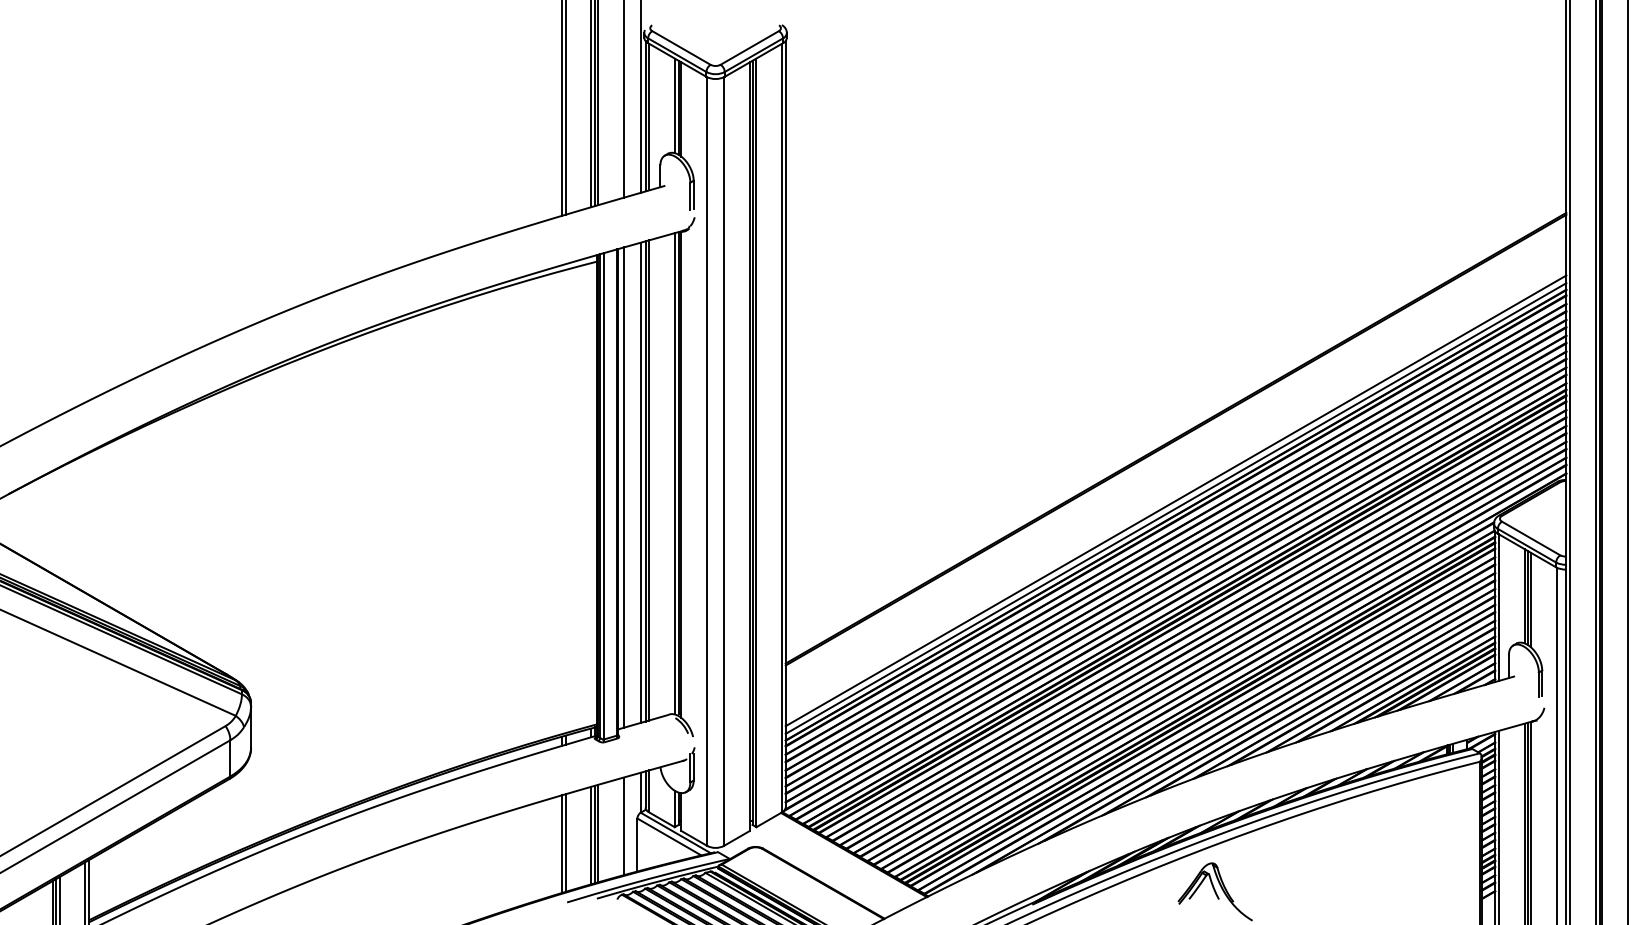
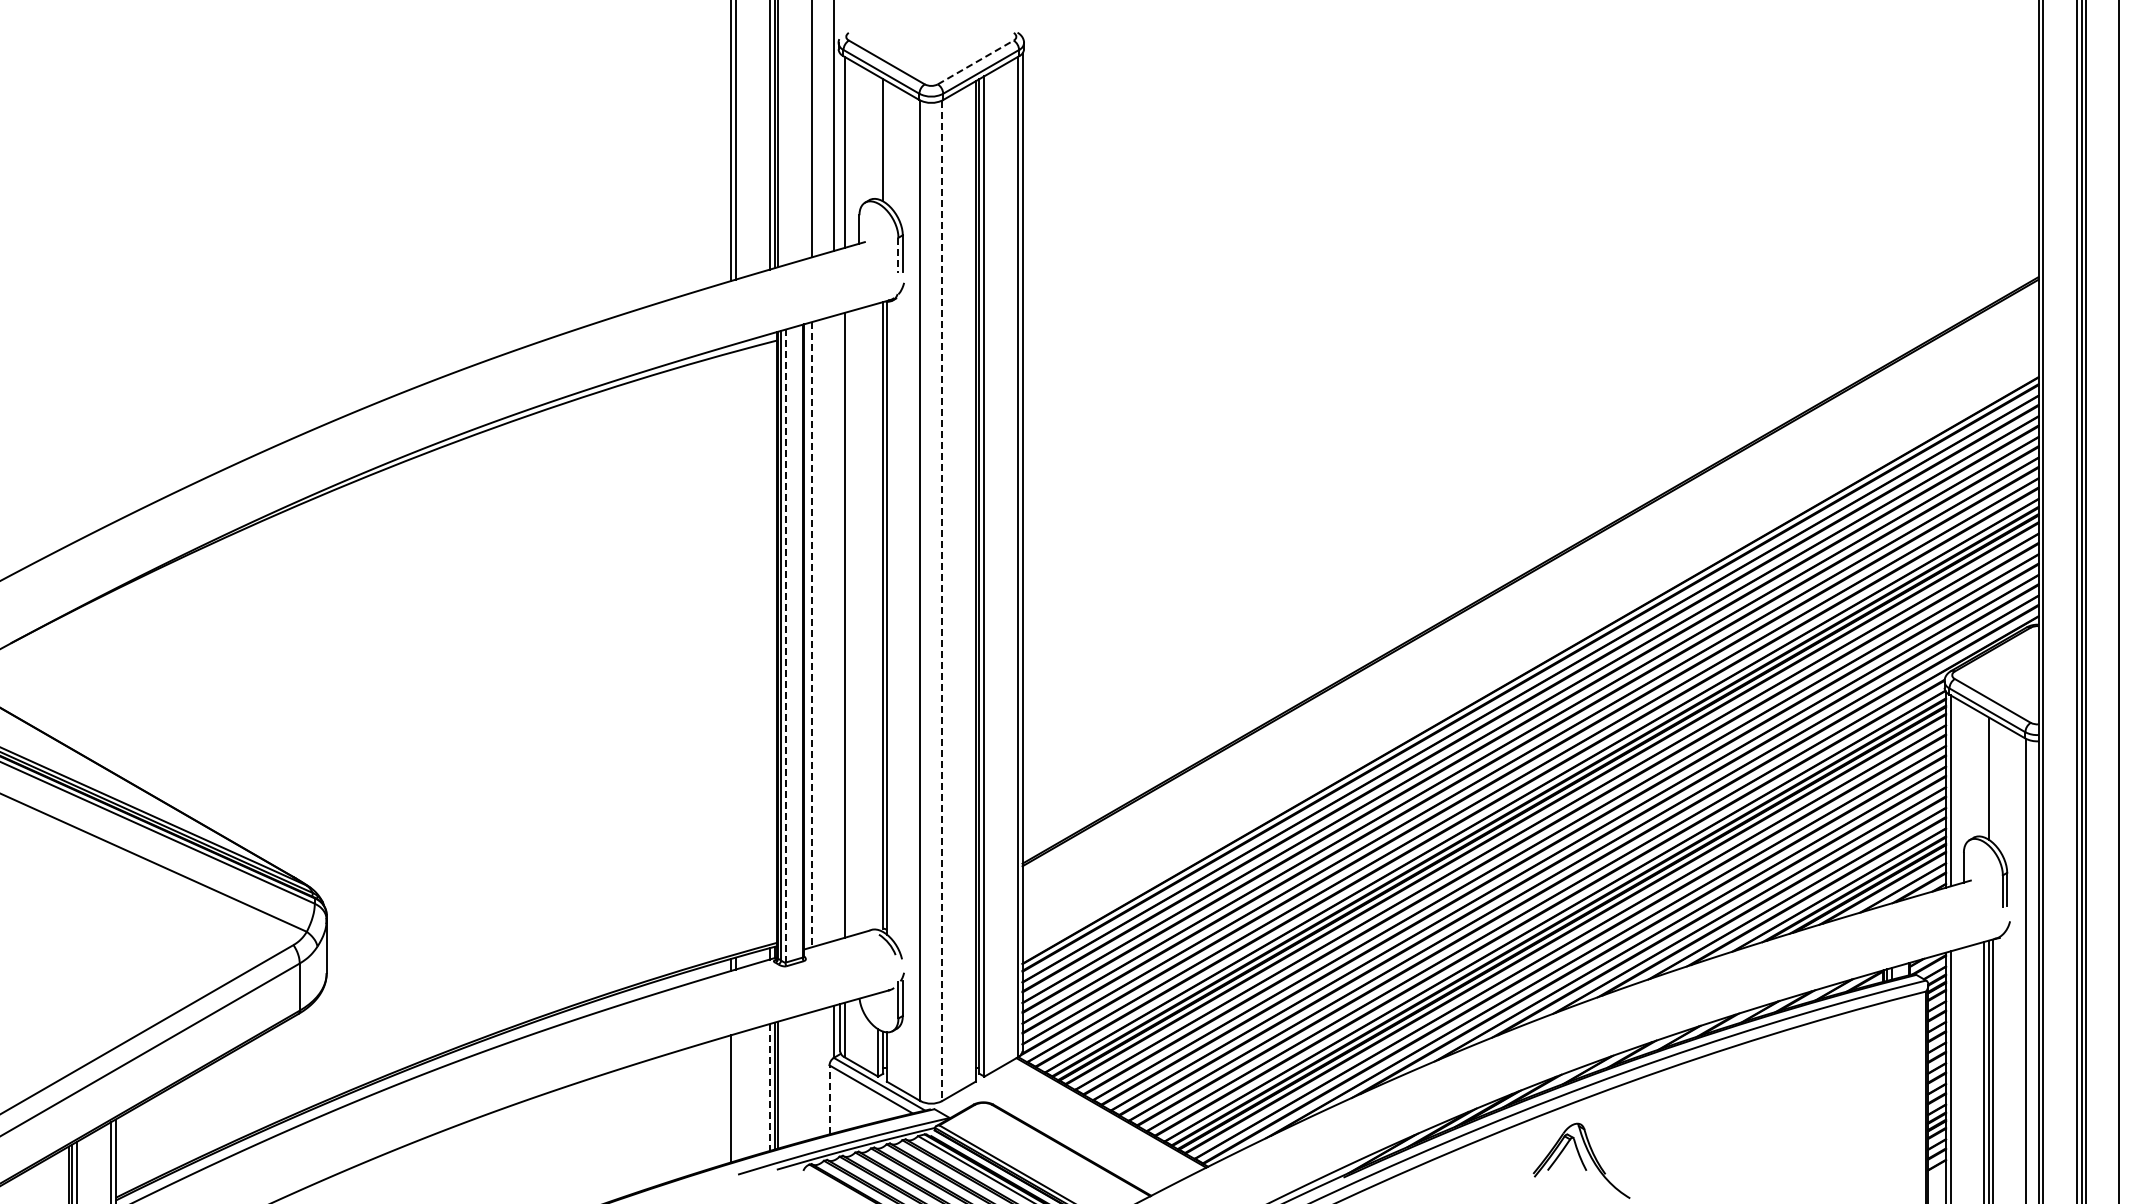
line: (749, 48) -> (975, 62), solid -> dashed
line: (675, 105) -> (878, 137), removed
line: (681, 109) -> (886, 142), removed
line: (645, 116) -> (840, 151), removed
line: (690, 196) -> (898, 255), solid -> dashed
line: (724, 462) -> (942, 601), solid -> dashed
line: (675, 473) -> (878, 616), removed
line: (645, 481) -> (840, 626), removed
line: (640, 482) -> (833, 628), removed
line: (623, 487) -> (811, 634), solid -> dashed
line: (603, 496) -> (785, 646), solid -> dashed
line: (1175, 500) -> (1530, 651), removed
line: (1175, 508) -> (1530, 661), removed
line: (1524, 595) -> (1984, 775), removed
line: (1530, 599) -> (1992, 780), removed
line: (623, 826) -> (811, 1075), removed
line: (591, 836) -> (769, 1088), solid -> dashed
line: (565, 843) -> (735, 1097), removed
line: (637, 844) -> (829, 1099), solid -> dashed

